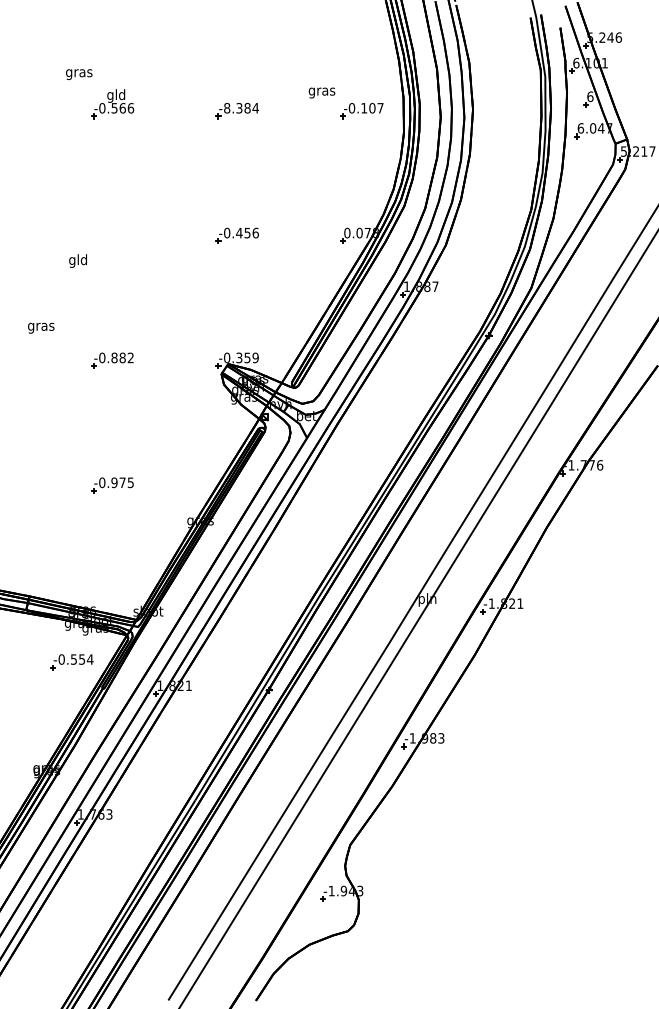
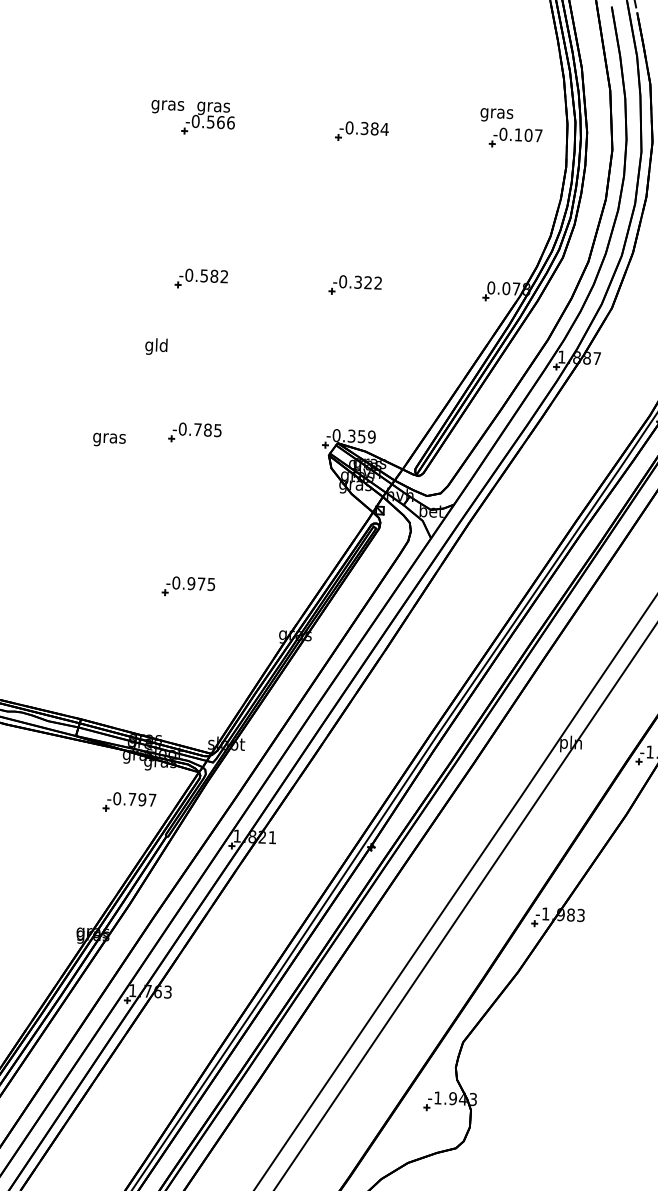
text: (79, 74) -> (168, 106), moved
text: (321, 92) -> (496, 114), moved
text: (116, 95) -> (213, 106), gld -> gras
text: (227, 108) -> (349, 128), -8.384 -> -0.384
text: (247, 232) -> (368, 282), -0.456 -> -0.322
part: (112, 235) -> (201, 278), added
text: (77, 260) -> (155, 345), moved
text: (41, 327) -> (109, 439), moved
text: (122, 357) -> (207, 429), -0.882 -> -0.785
text: (82, 659) -> (142, 799), -0.554 -> -0.797

